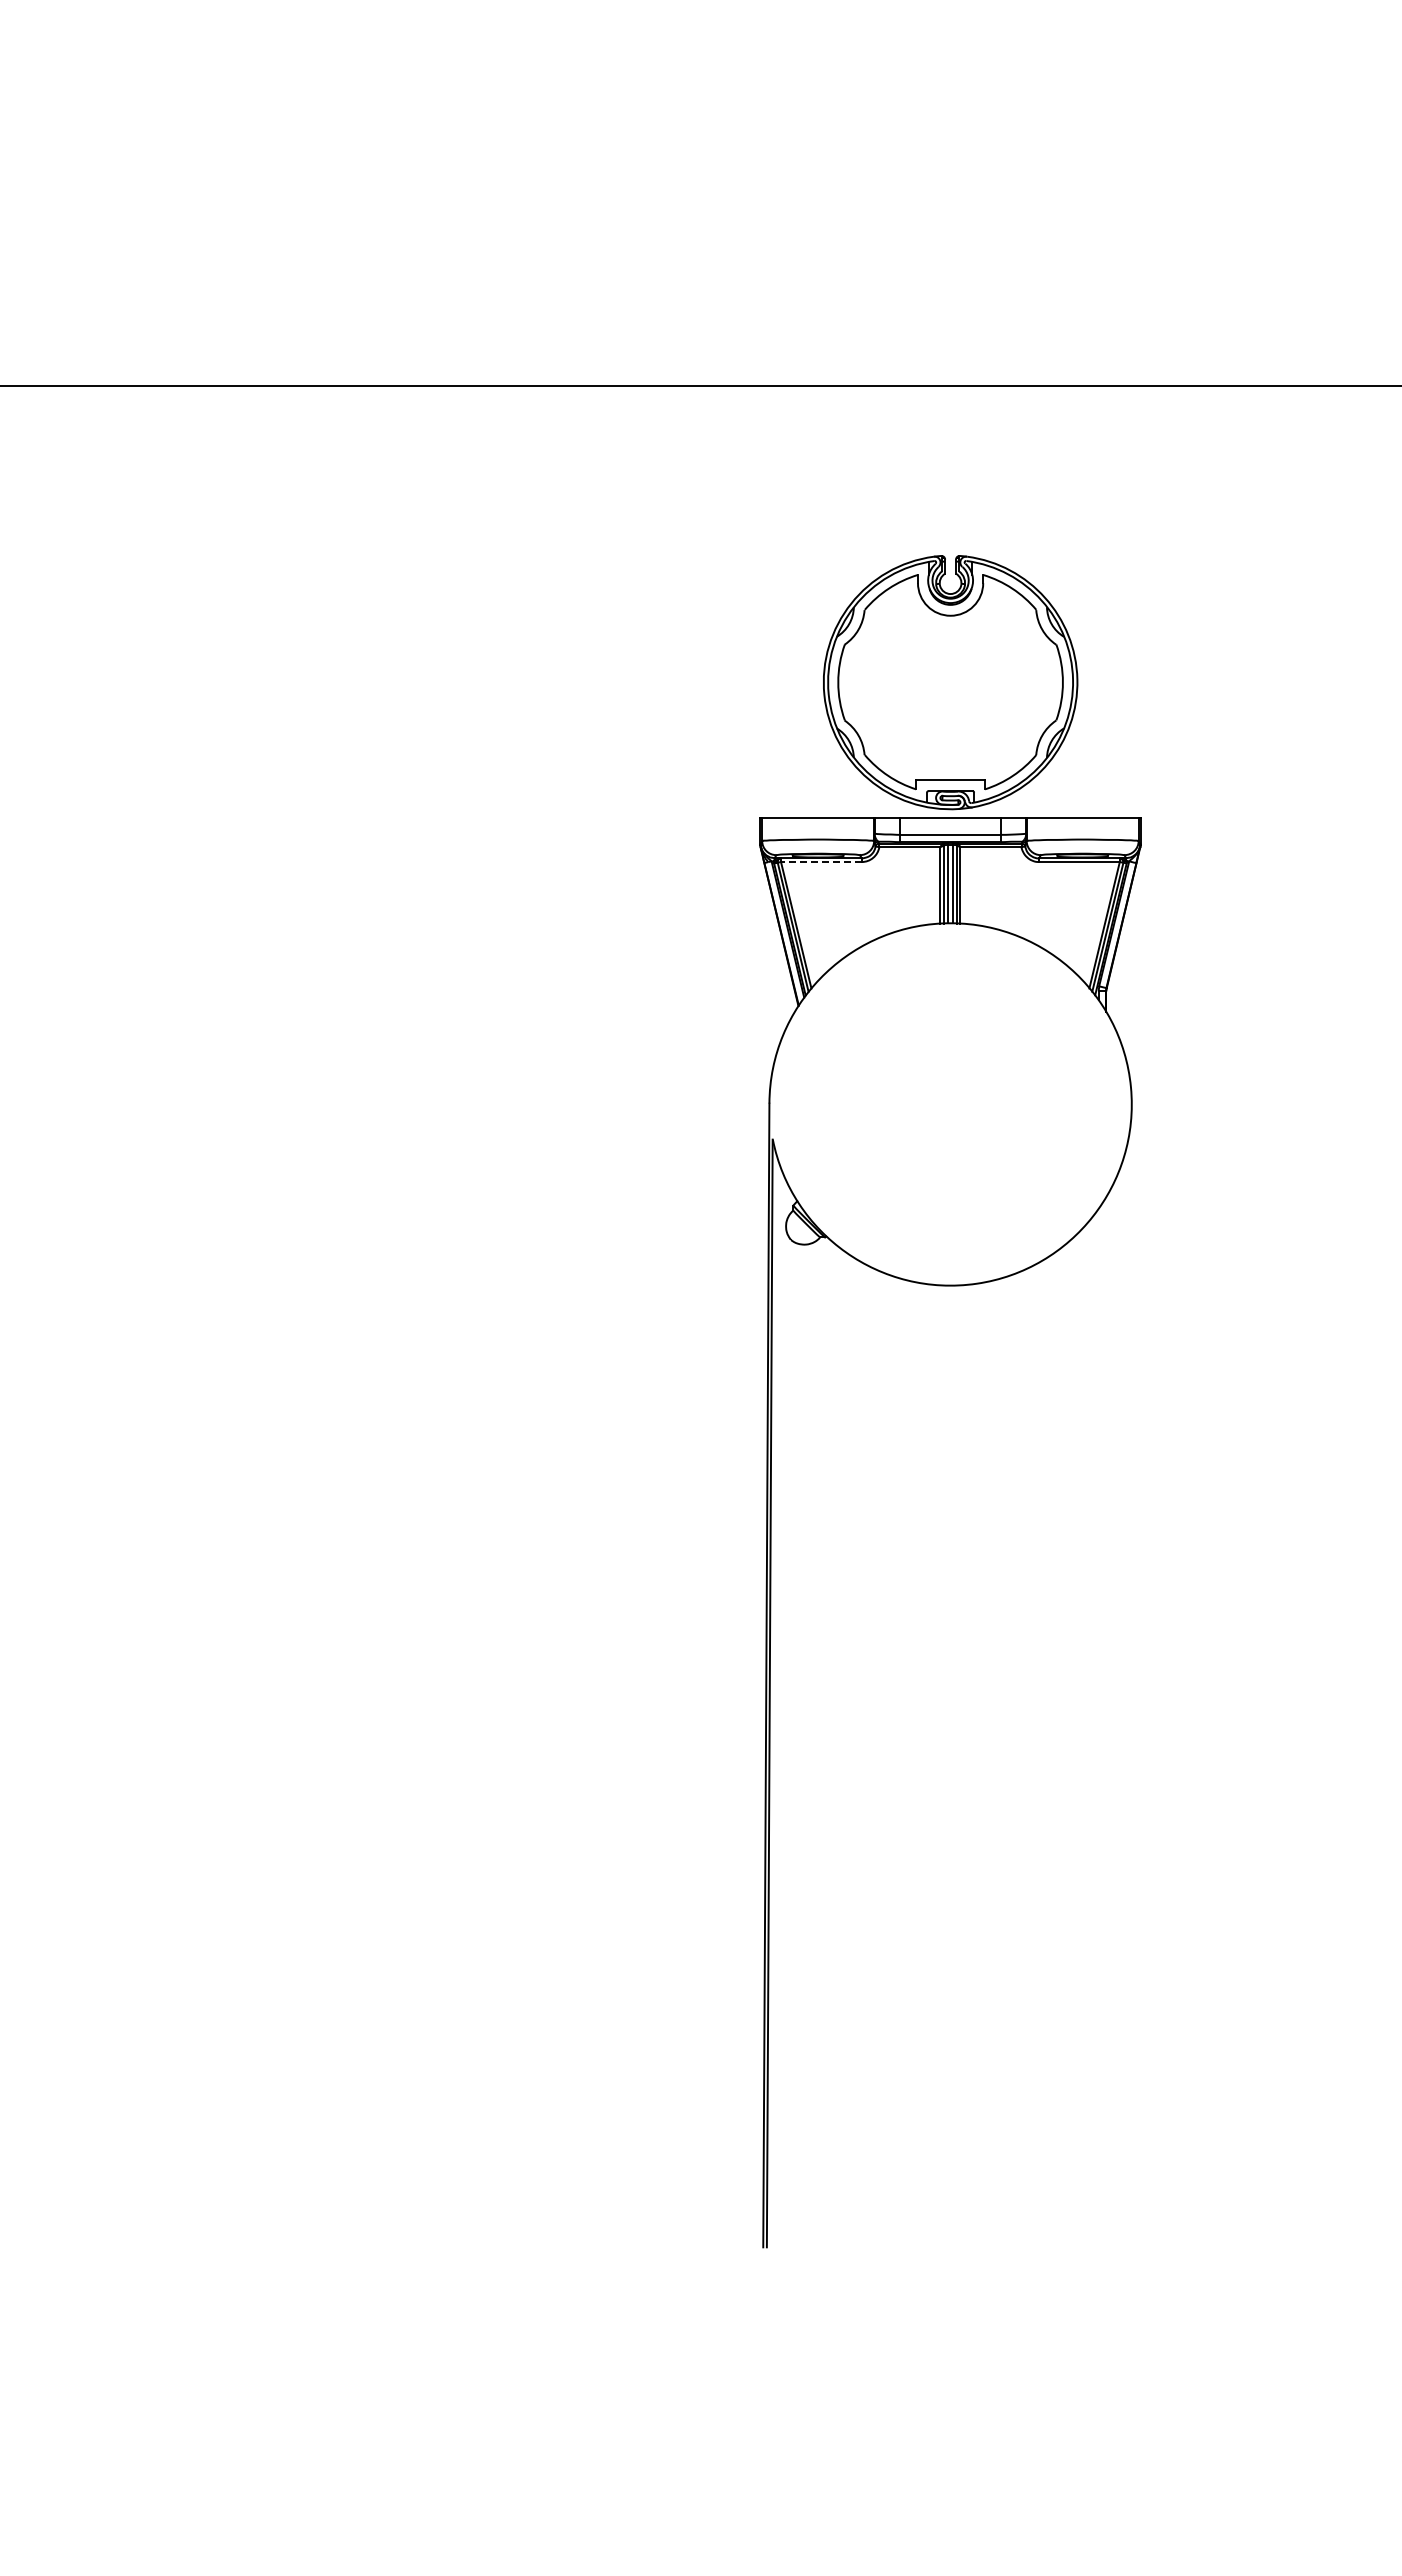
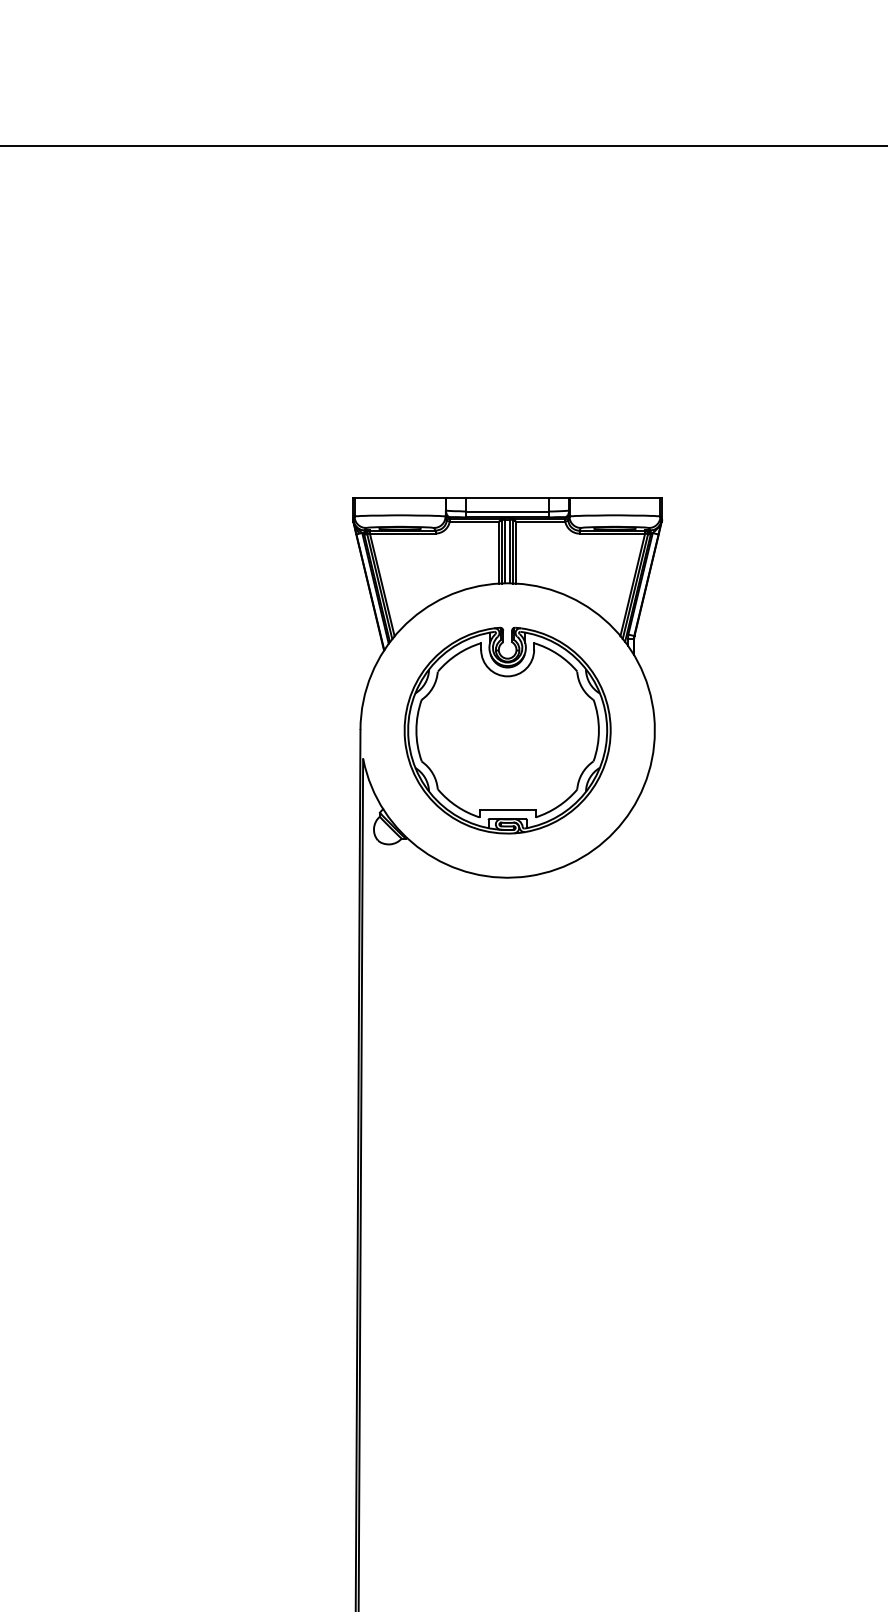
part: (950, 682) -> (507, 730), moved
line: (820, 862) -> (401, 533), dashed -> solid

